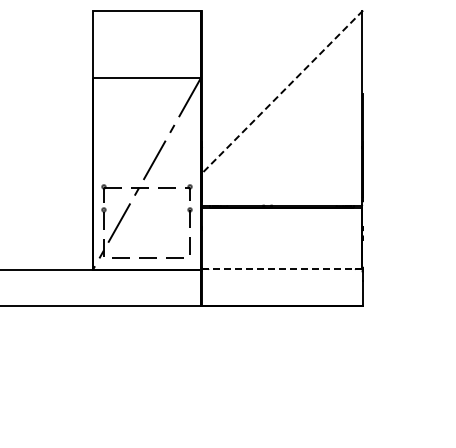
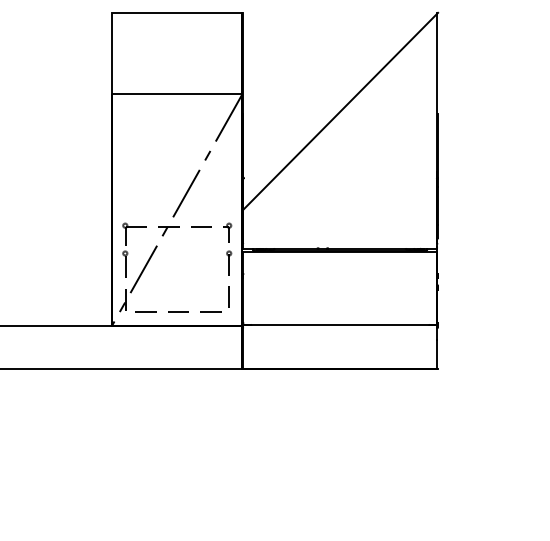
line: (281, 92) -> (339, 111), dashed -> solid
line: (282, 268) -> (340, 324), dashed -> solid

